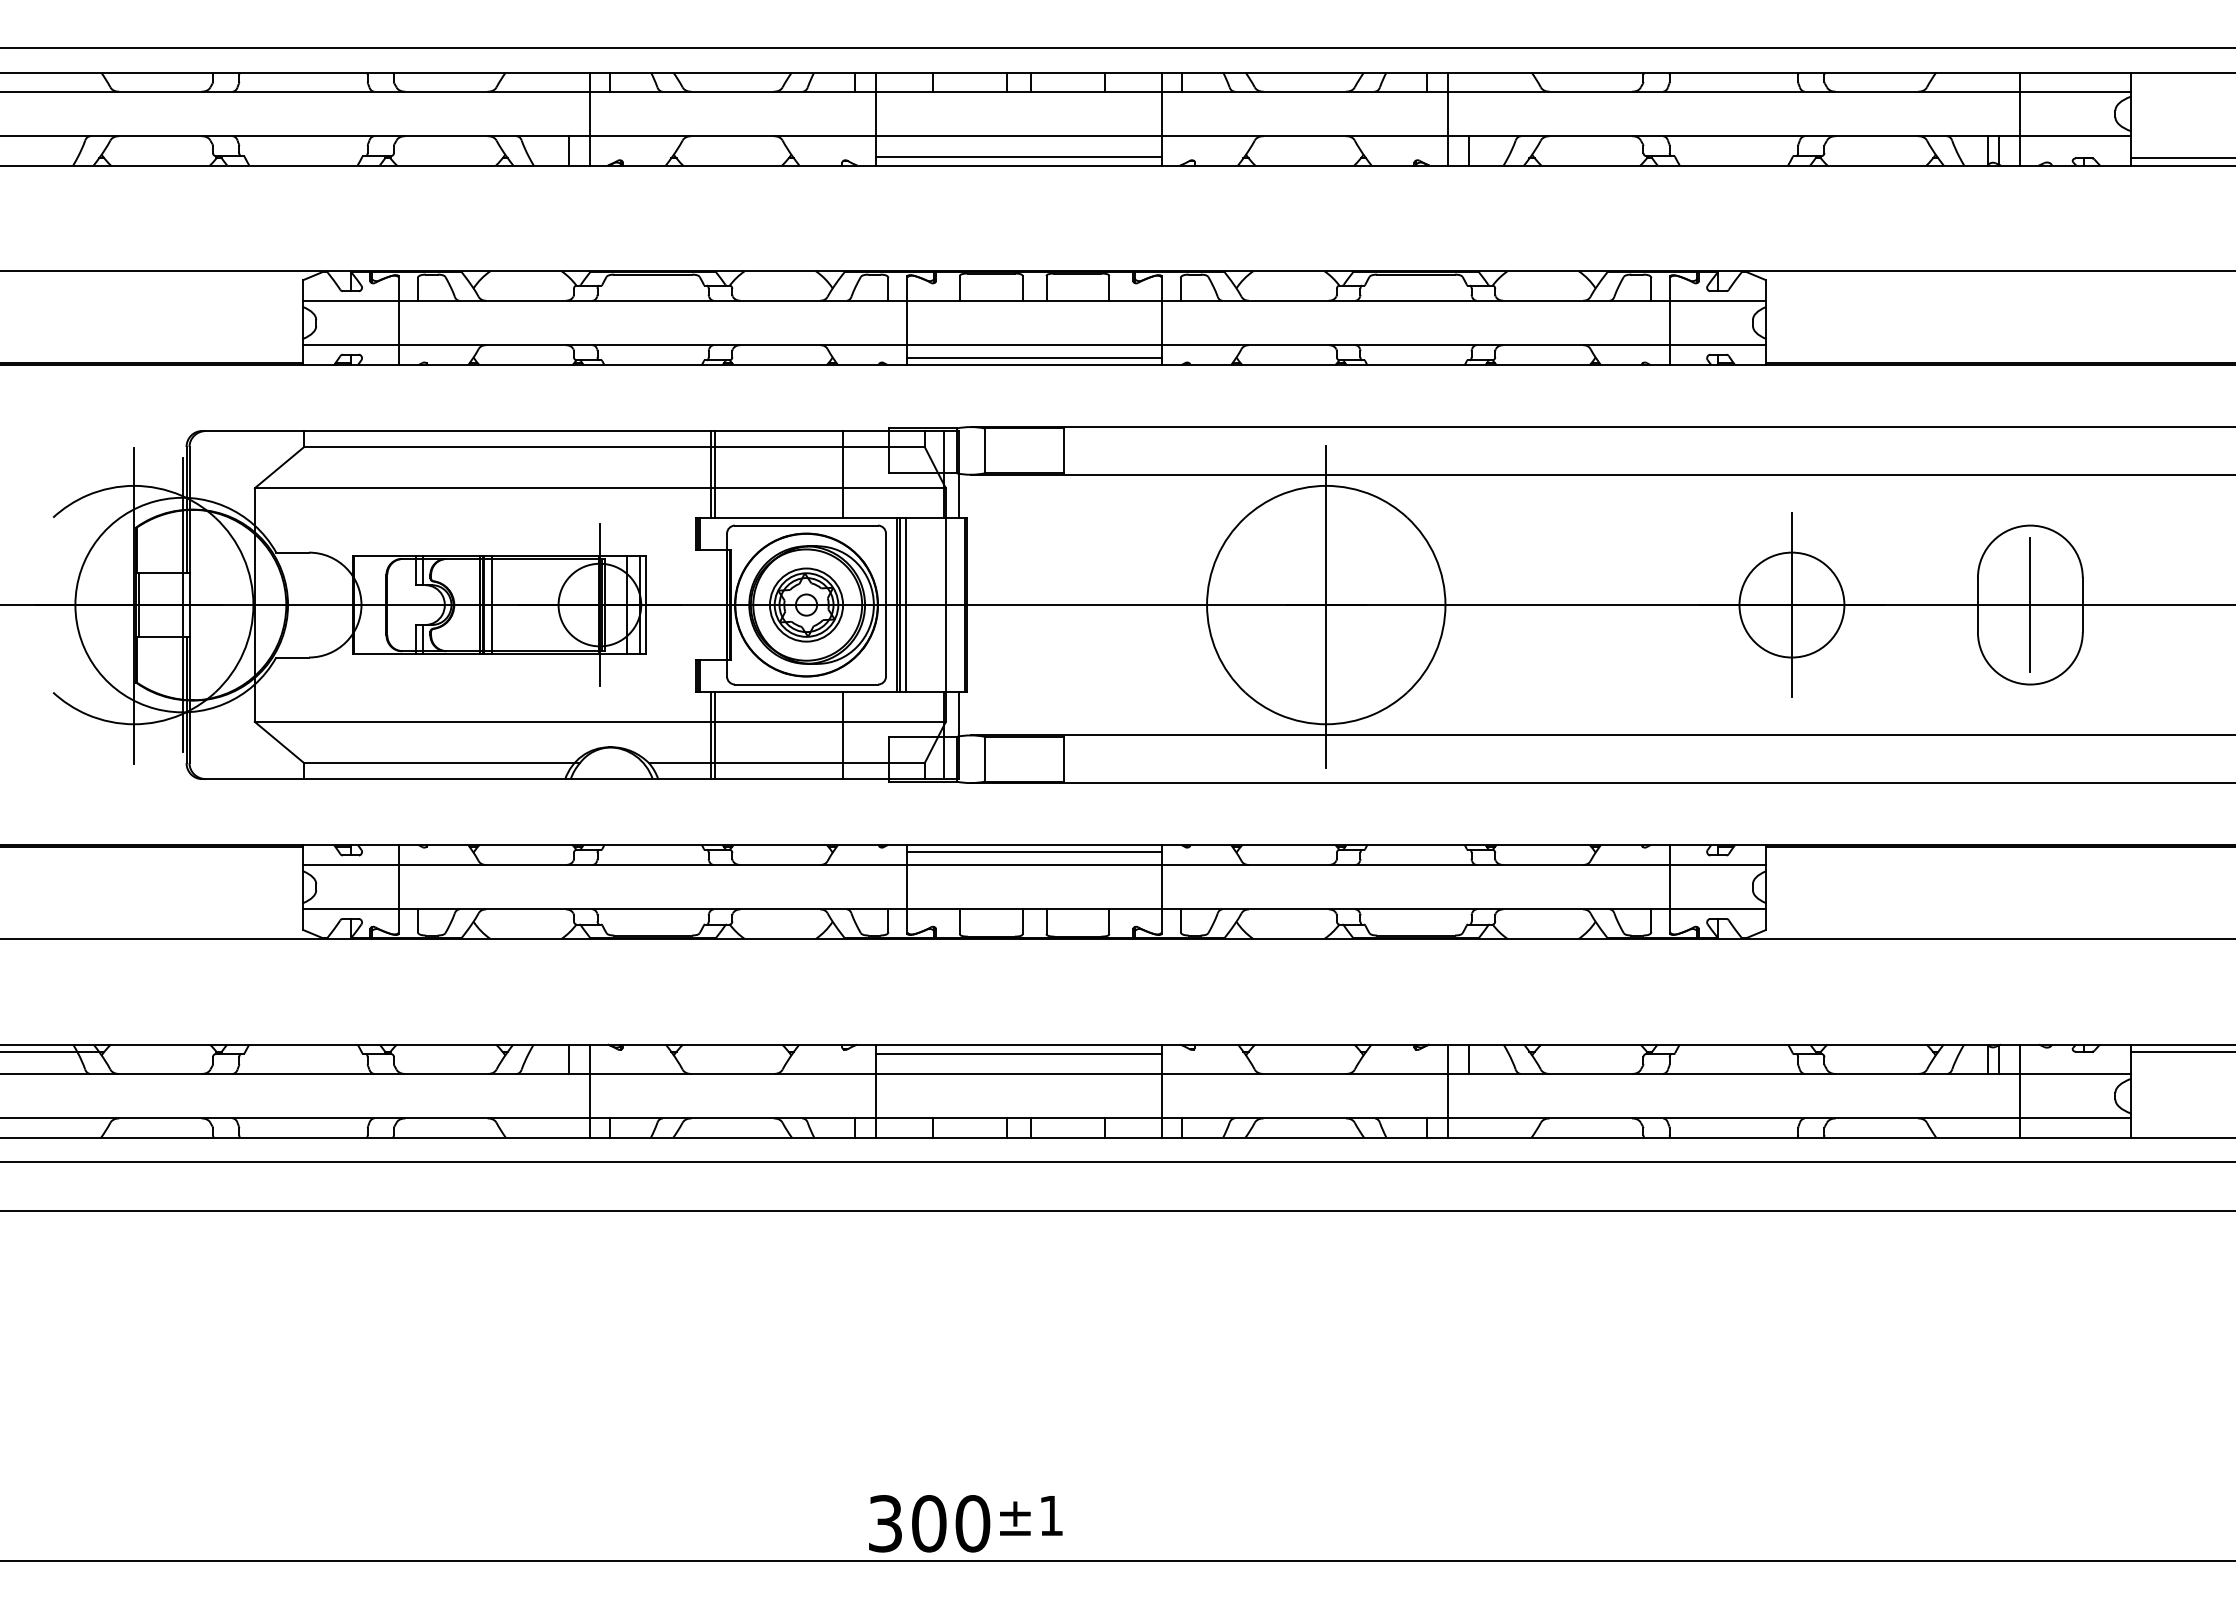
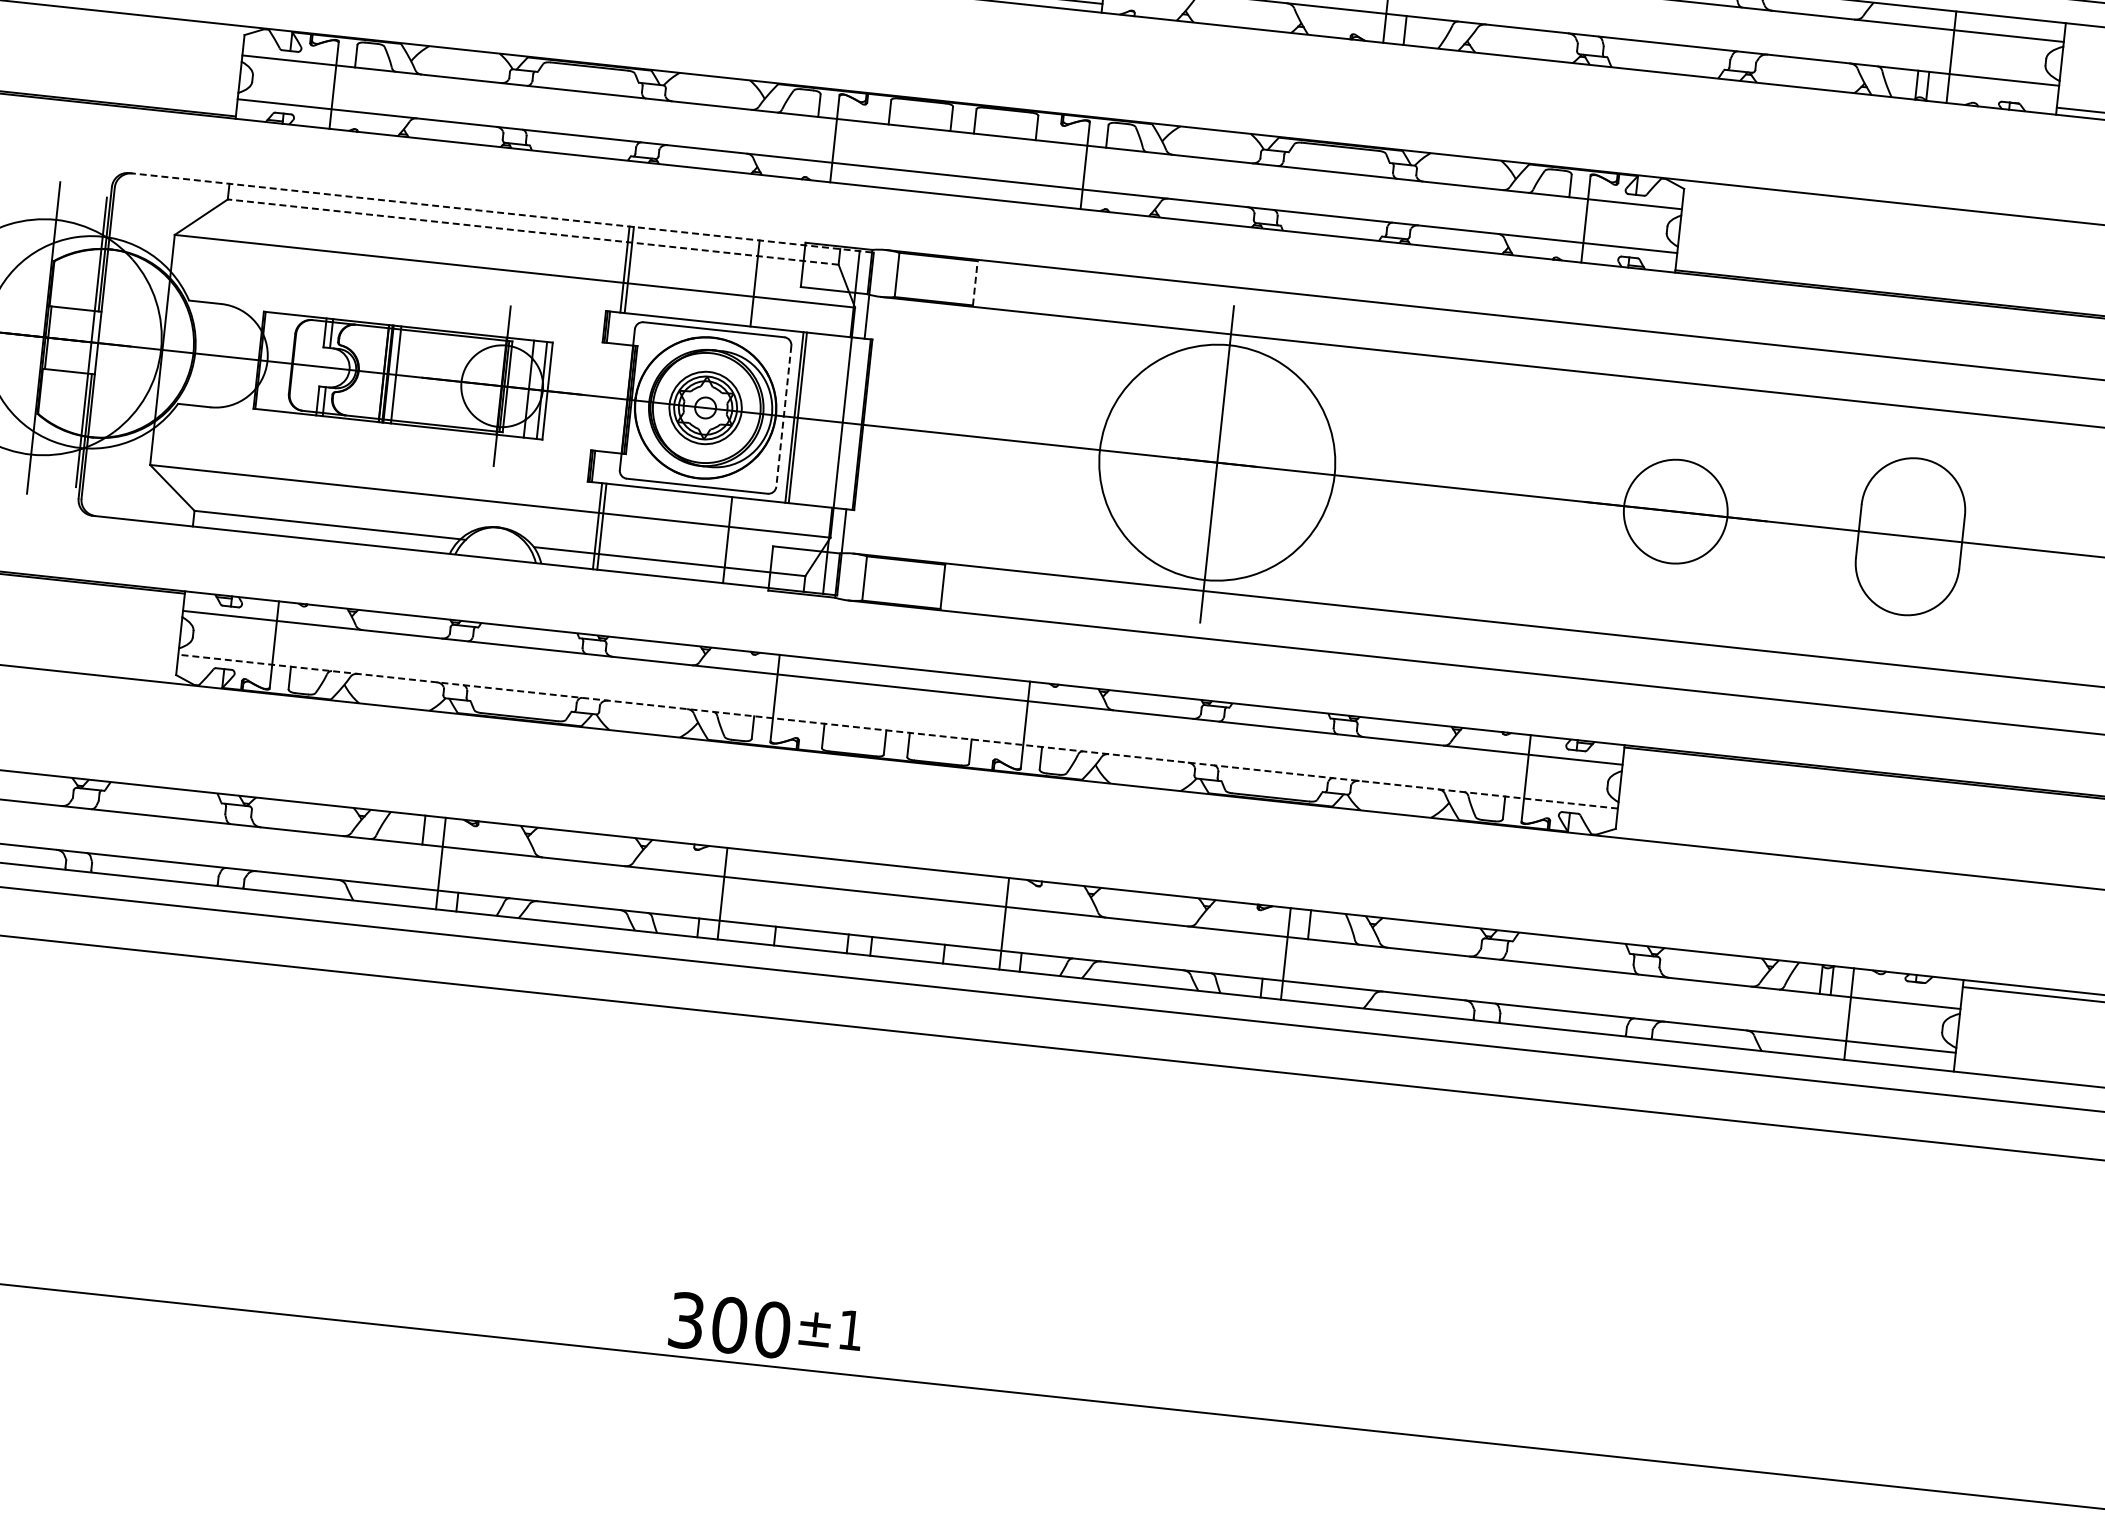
line: (1034, 358) -> (955, 189), removed
line: (580, 431) -> (501, 213), solid -> dashed
line: (614, 446) -> (533, 231), solid -> dashed
line: (1064, 450) -> (975, 282), solid -> dashed
line: (906, 604) -> (804, 417), removed
line: (1791, 604) -> (1675, 511), removed
line: (2030, 604) -> (1910, 536), removed
line: (886, 605) -> (784, 416), solid -> dashed
line: (1034, 851) -> (904, 674), removed
line: (1034, 909) -> (898, 731), solid -> dashed
line: (1018, 1053) -> (867, 871), removed

